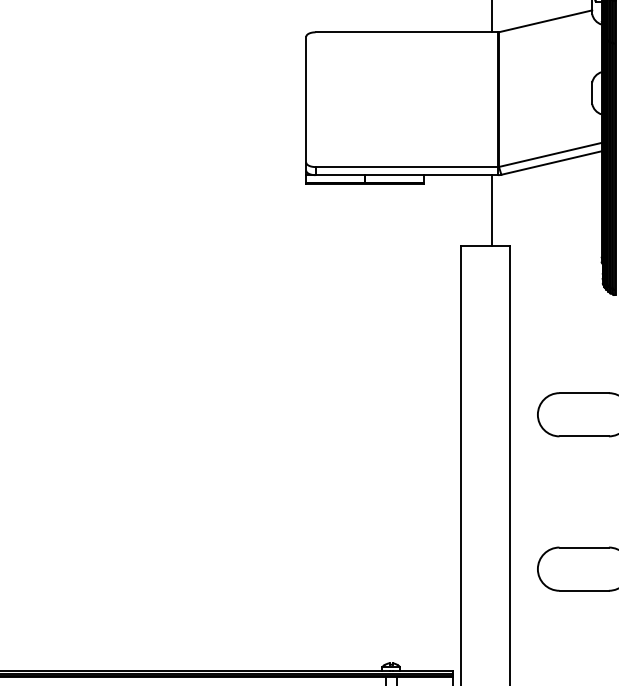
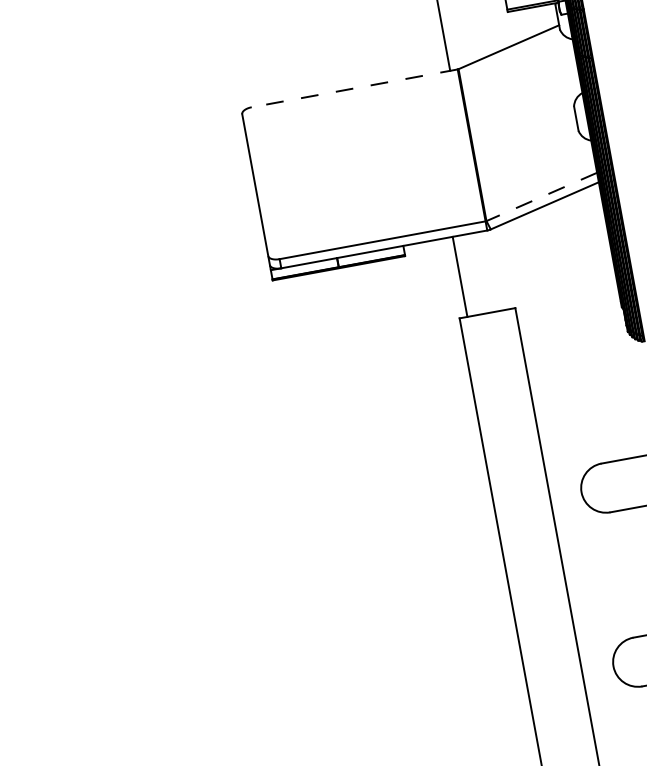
line: (406, 32) -> (354, 88), solid -> dashed
line: (550, 154) -> (541, 196), solid -> dashed
line: (491, 210) -> (459, 276), moved

